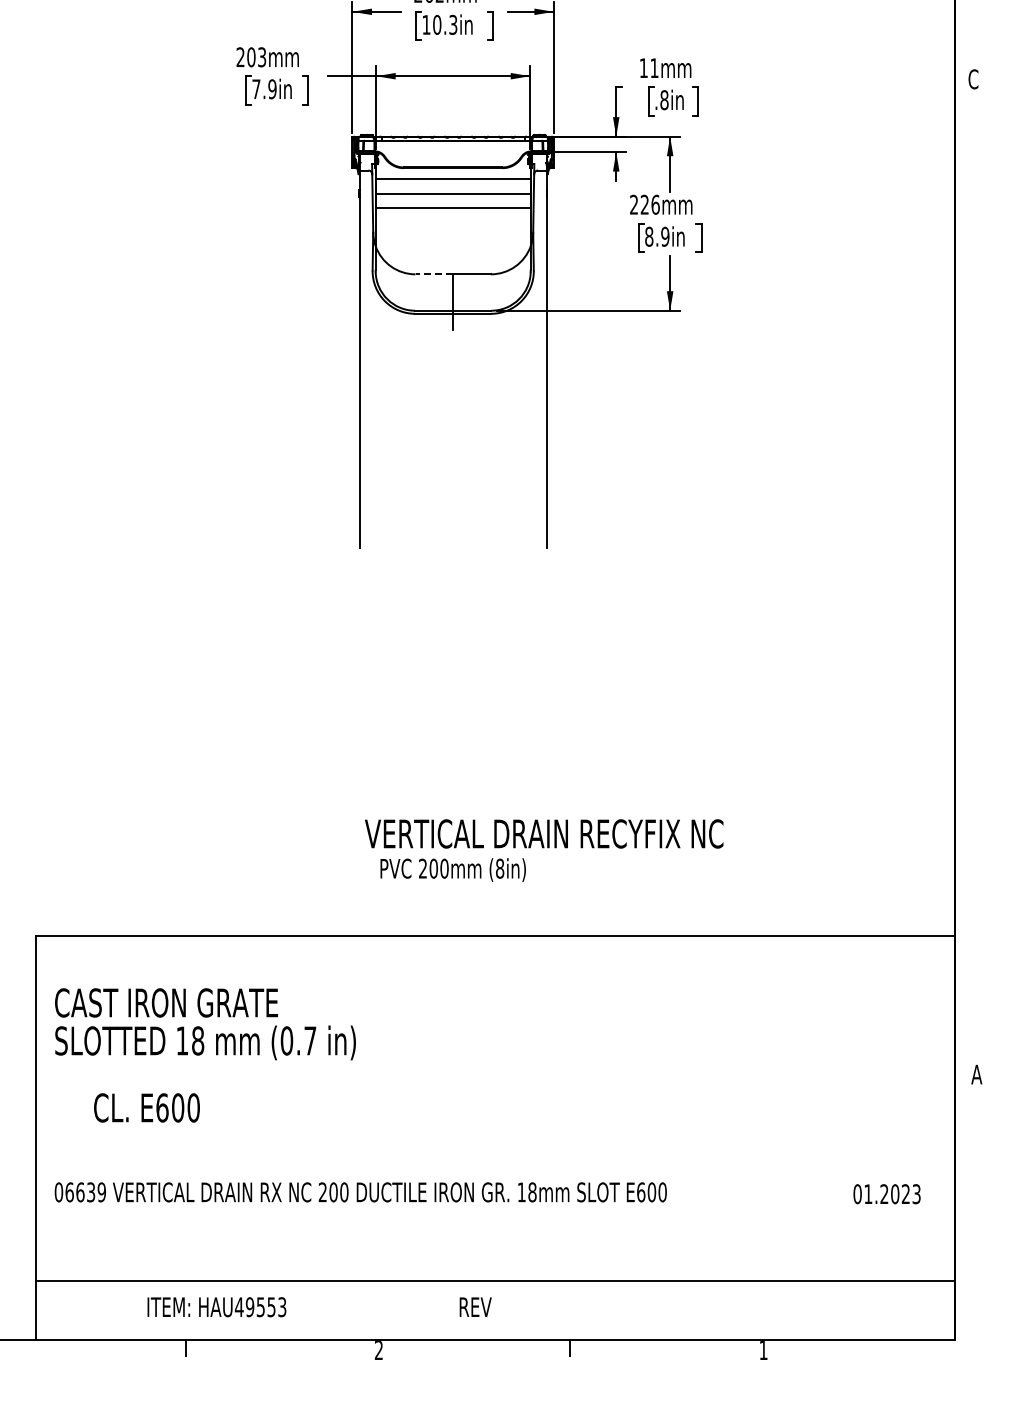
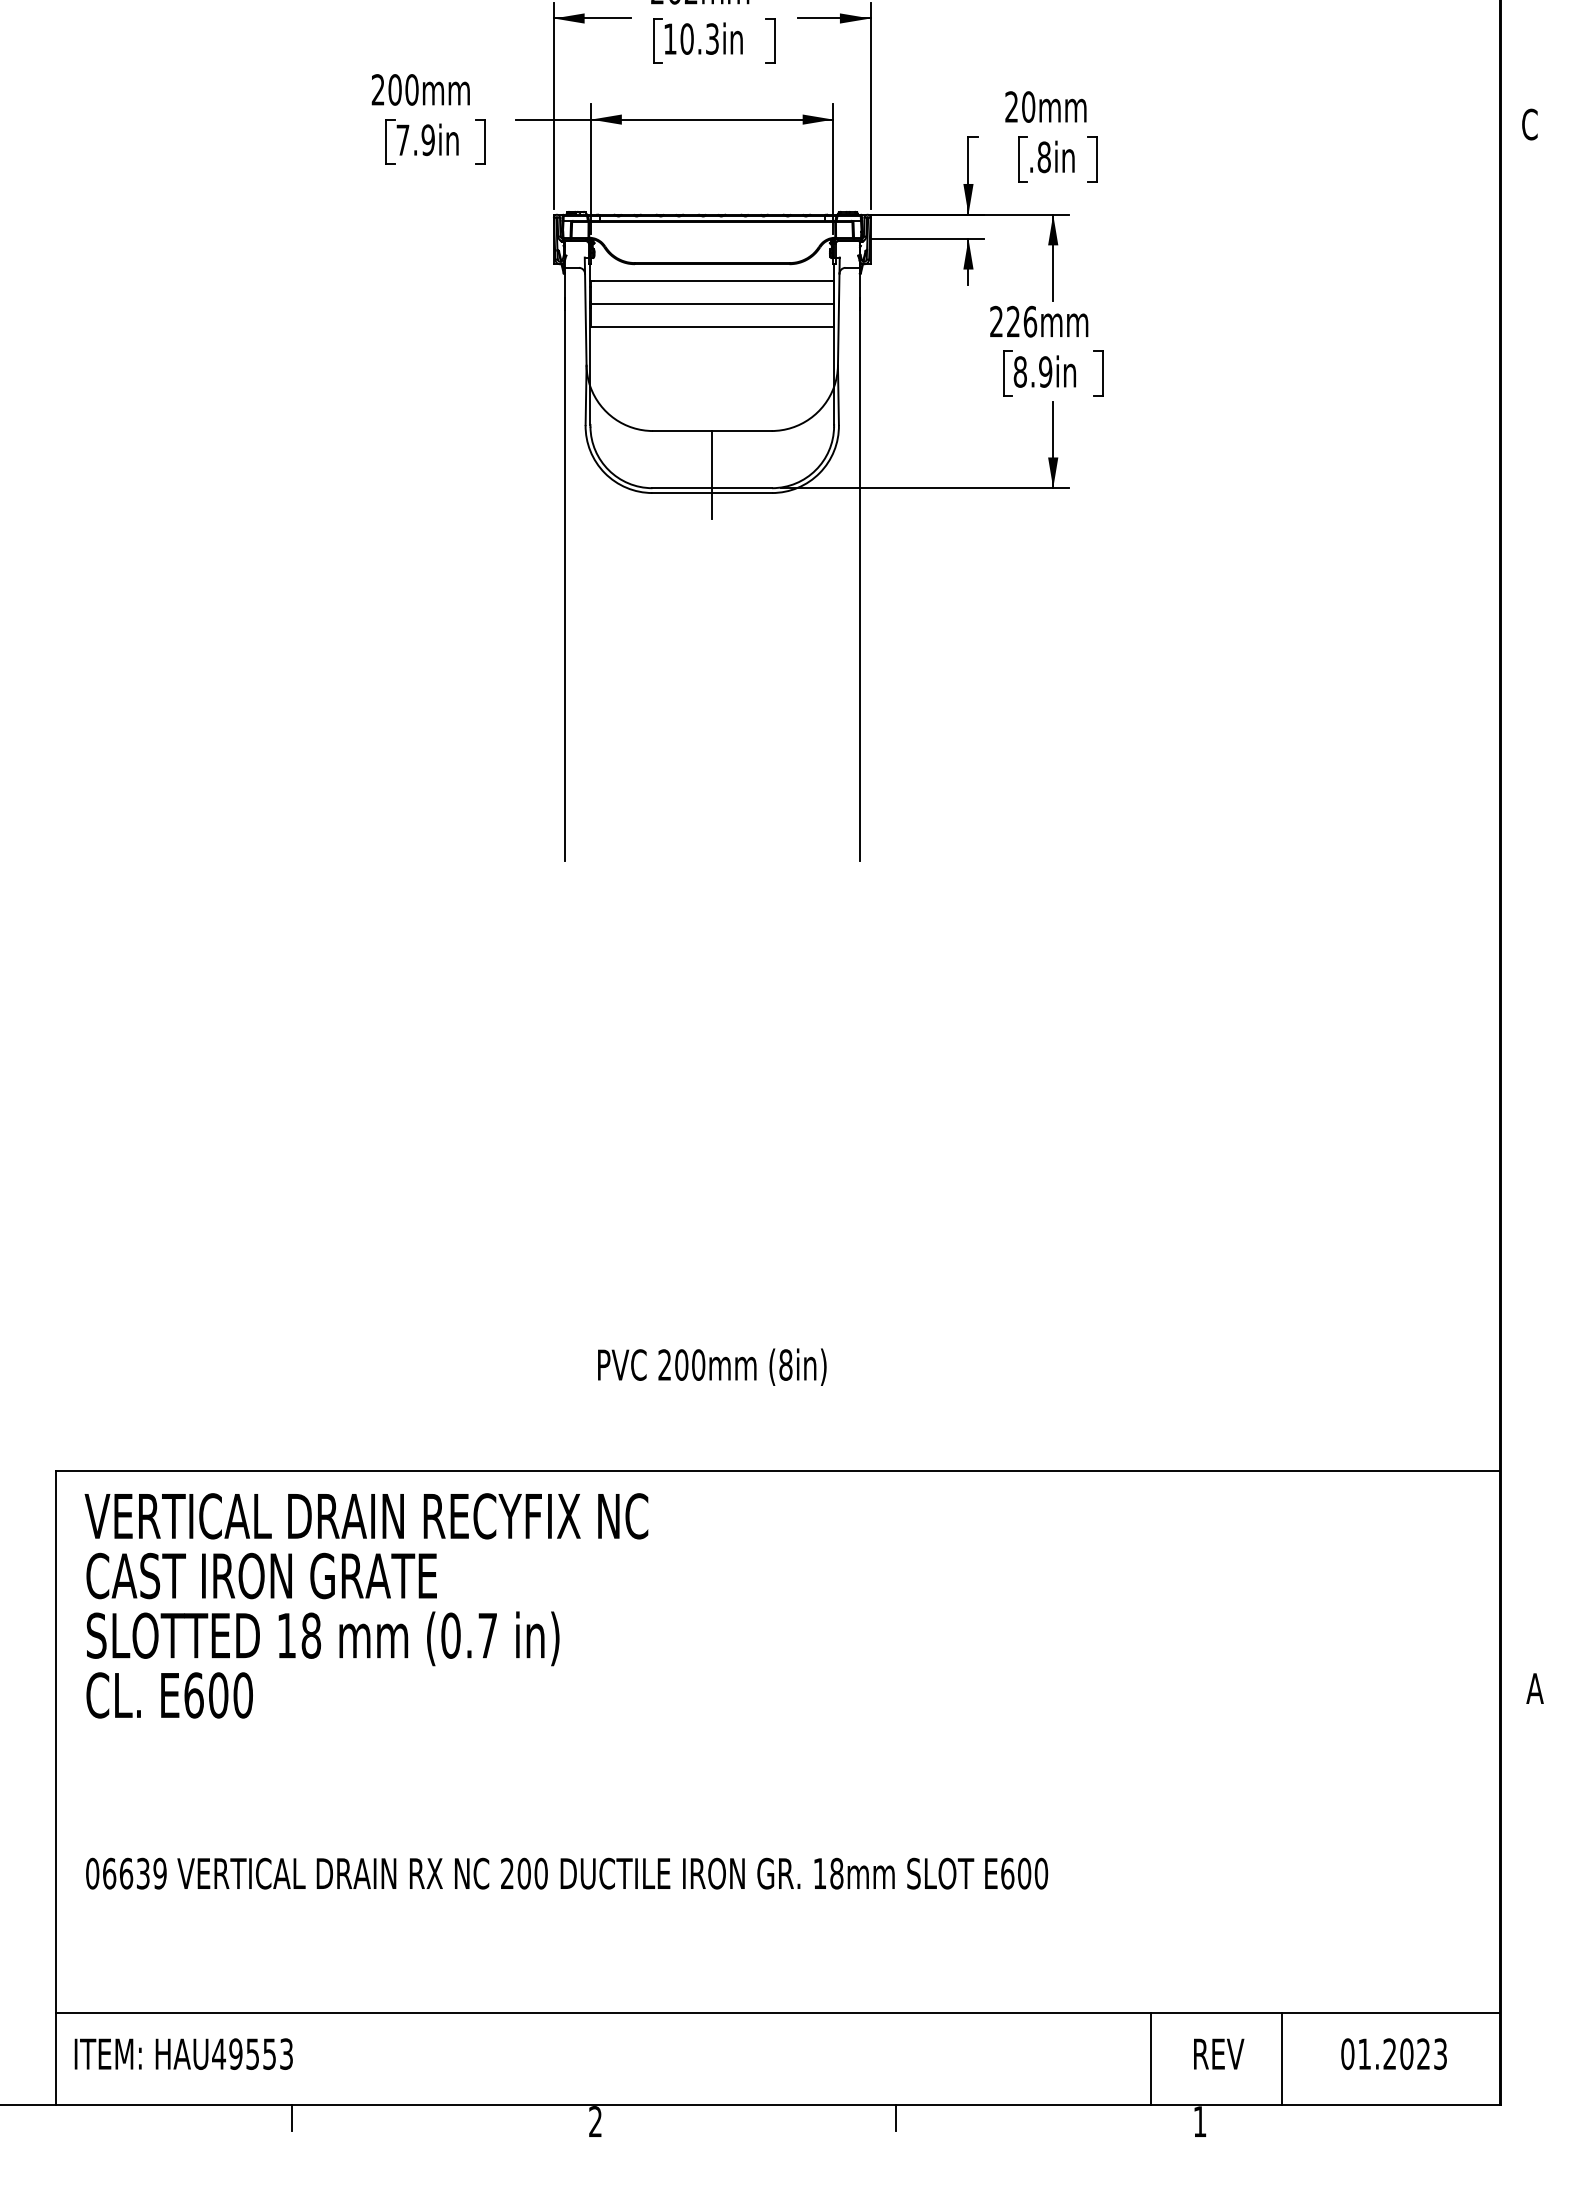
text: (262, 57) -> (412, 90), 203mm -> 200mm
text: (648, 68) -> (1019, 107), 11mm -> 20mm
line: (434, 274) -> (682, 431), dashed -> solid
text: (544, 833) -> (366, 1515), moved
text: (146, 1107) -> (168, 1694), moved
text: (886, 1194) -> (1393, 2054), moved
text: (475, 1306) -> (1218, 2053), moved
text: (216, 1307) -> (183, 2054), moved
line: (732, 1309) -> (1151, 2057), added
line: (815, 1309) -> (1281, 2057), added

